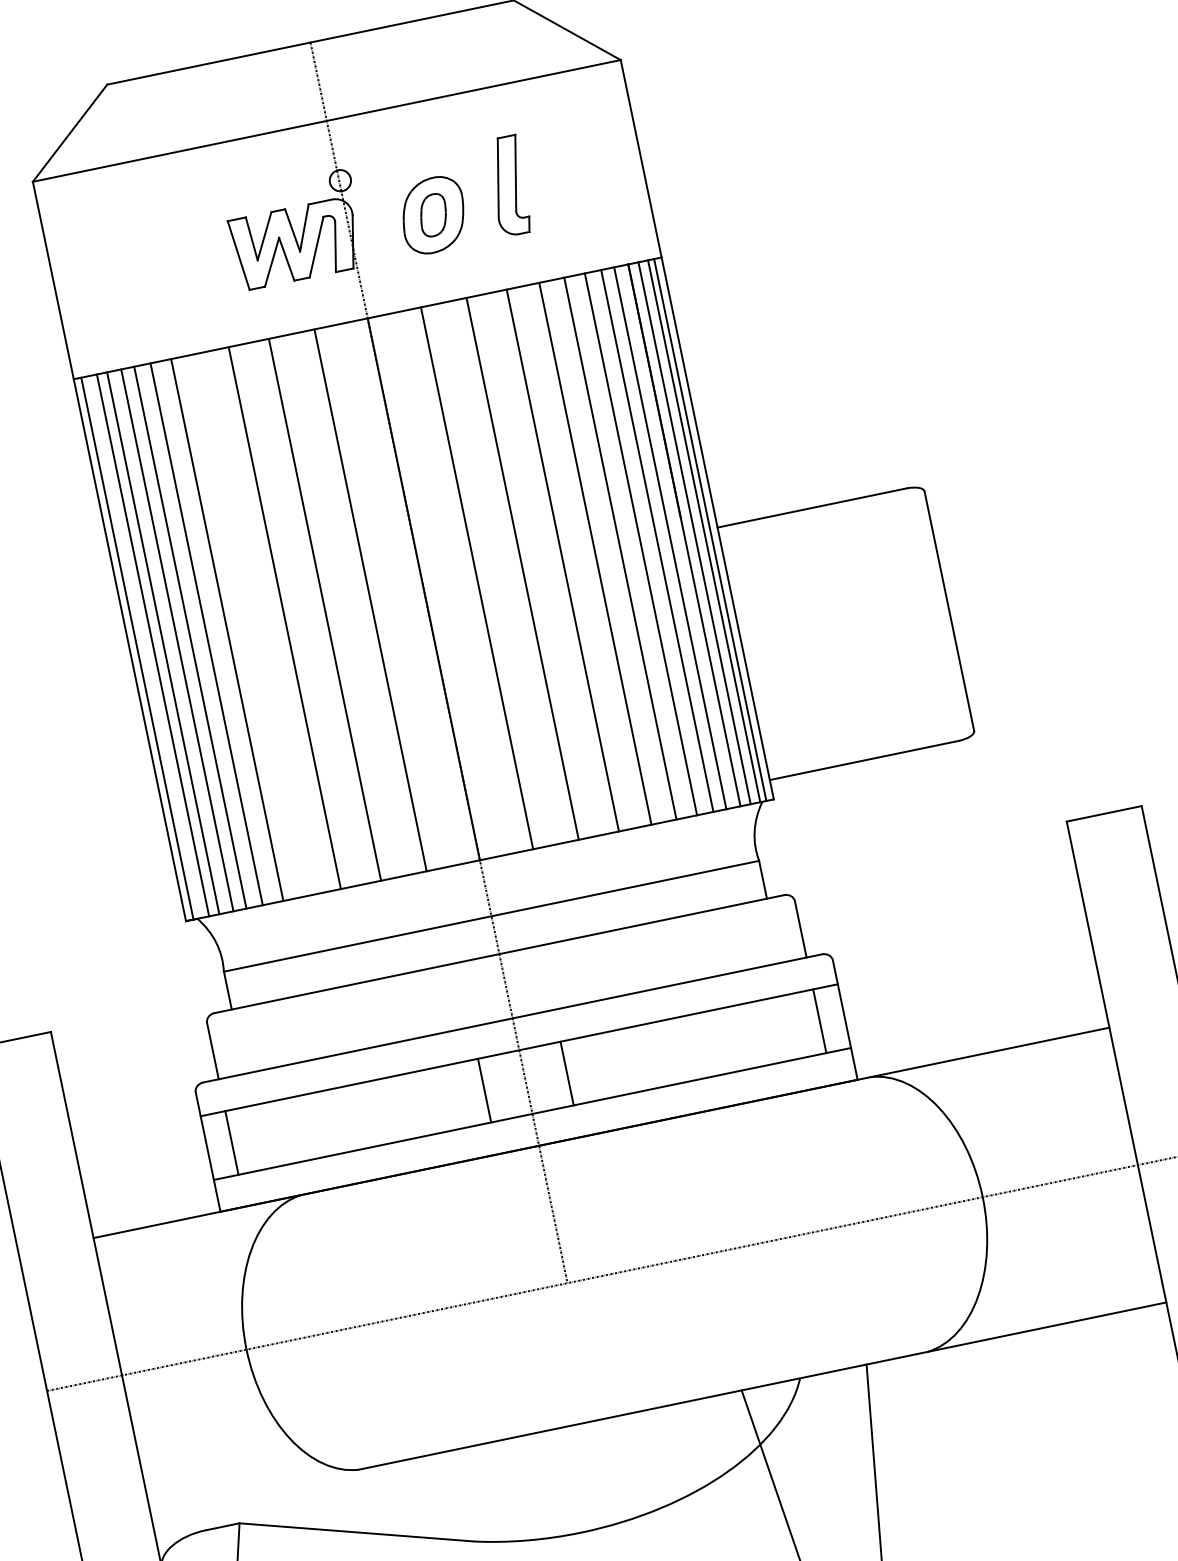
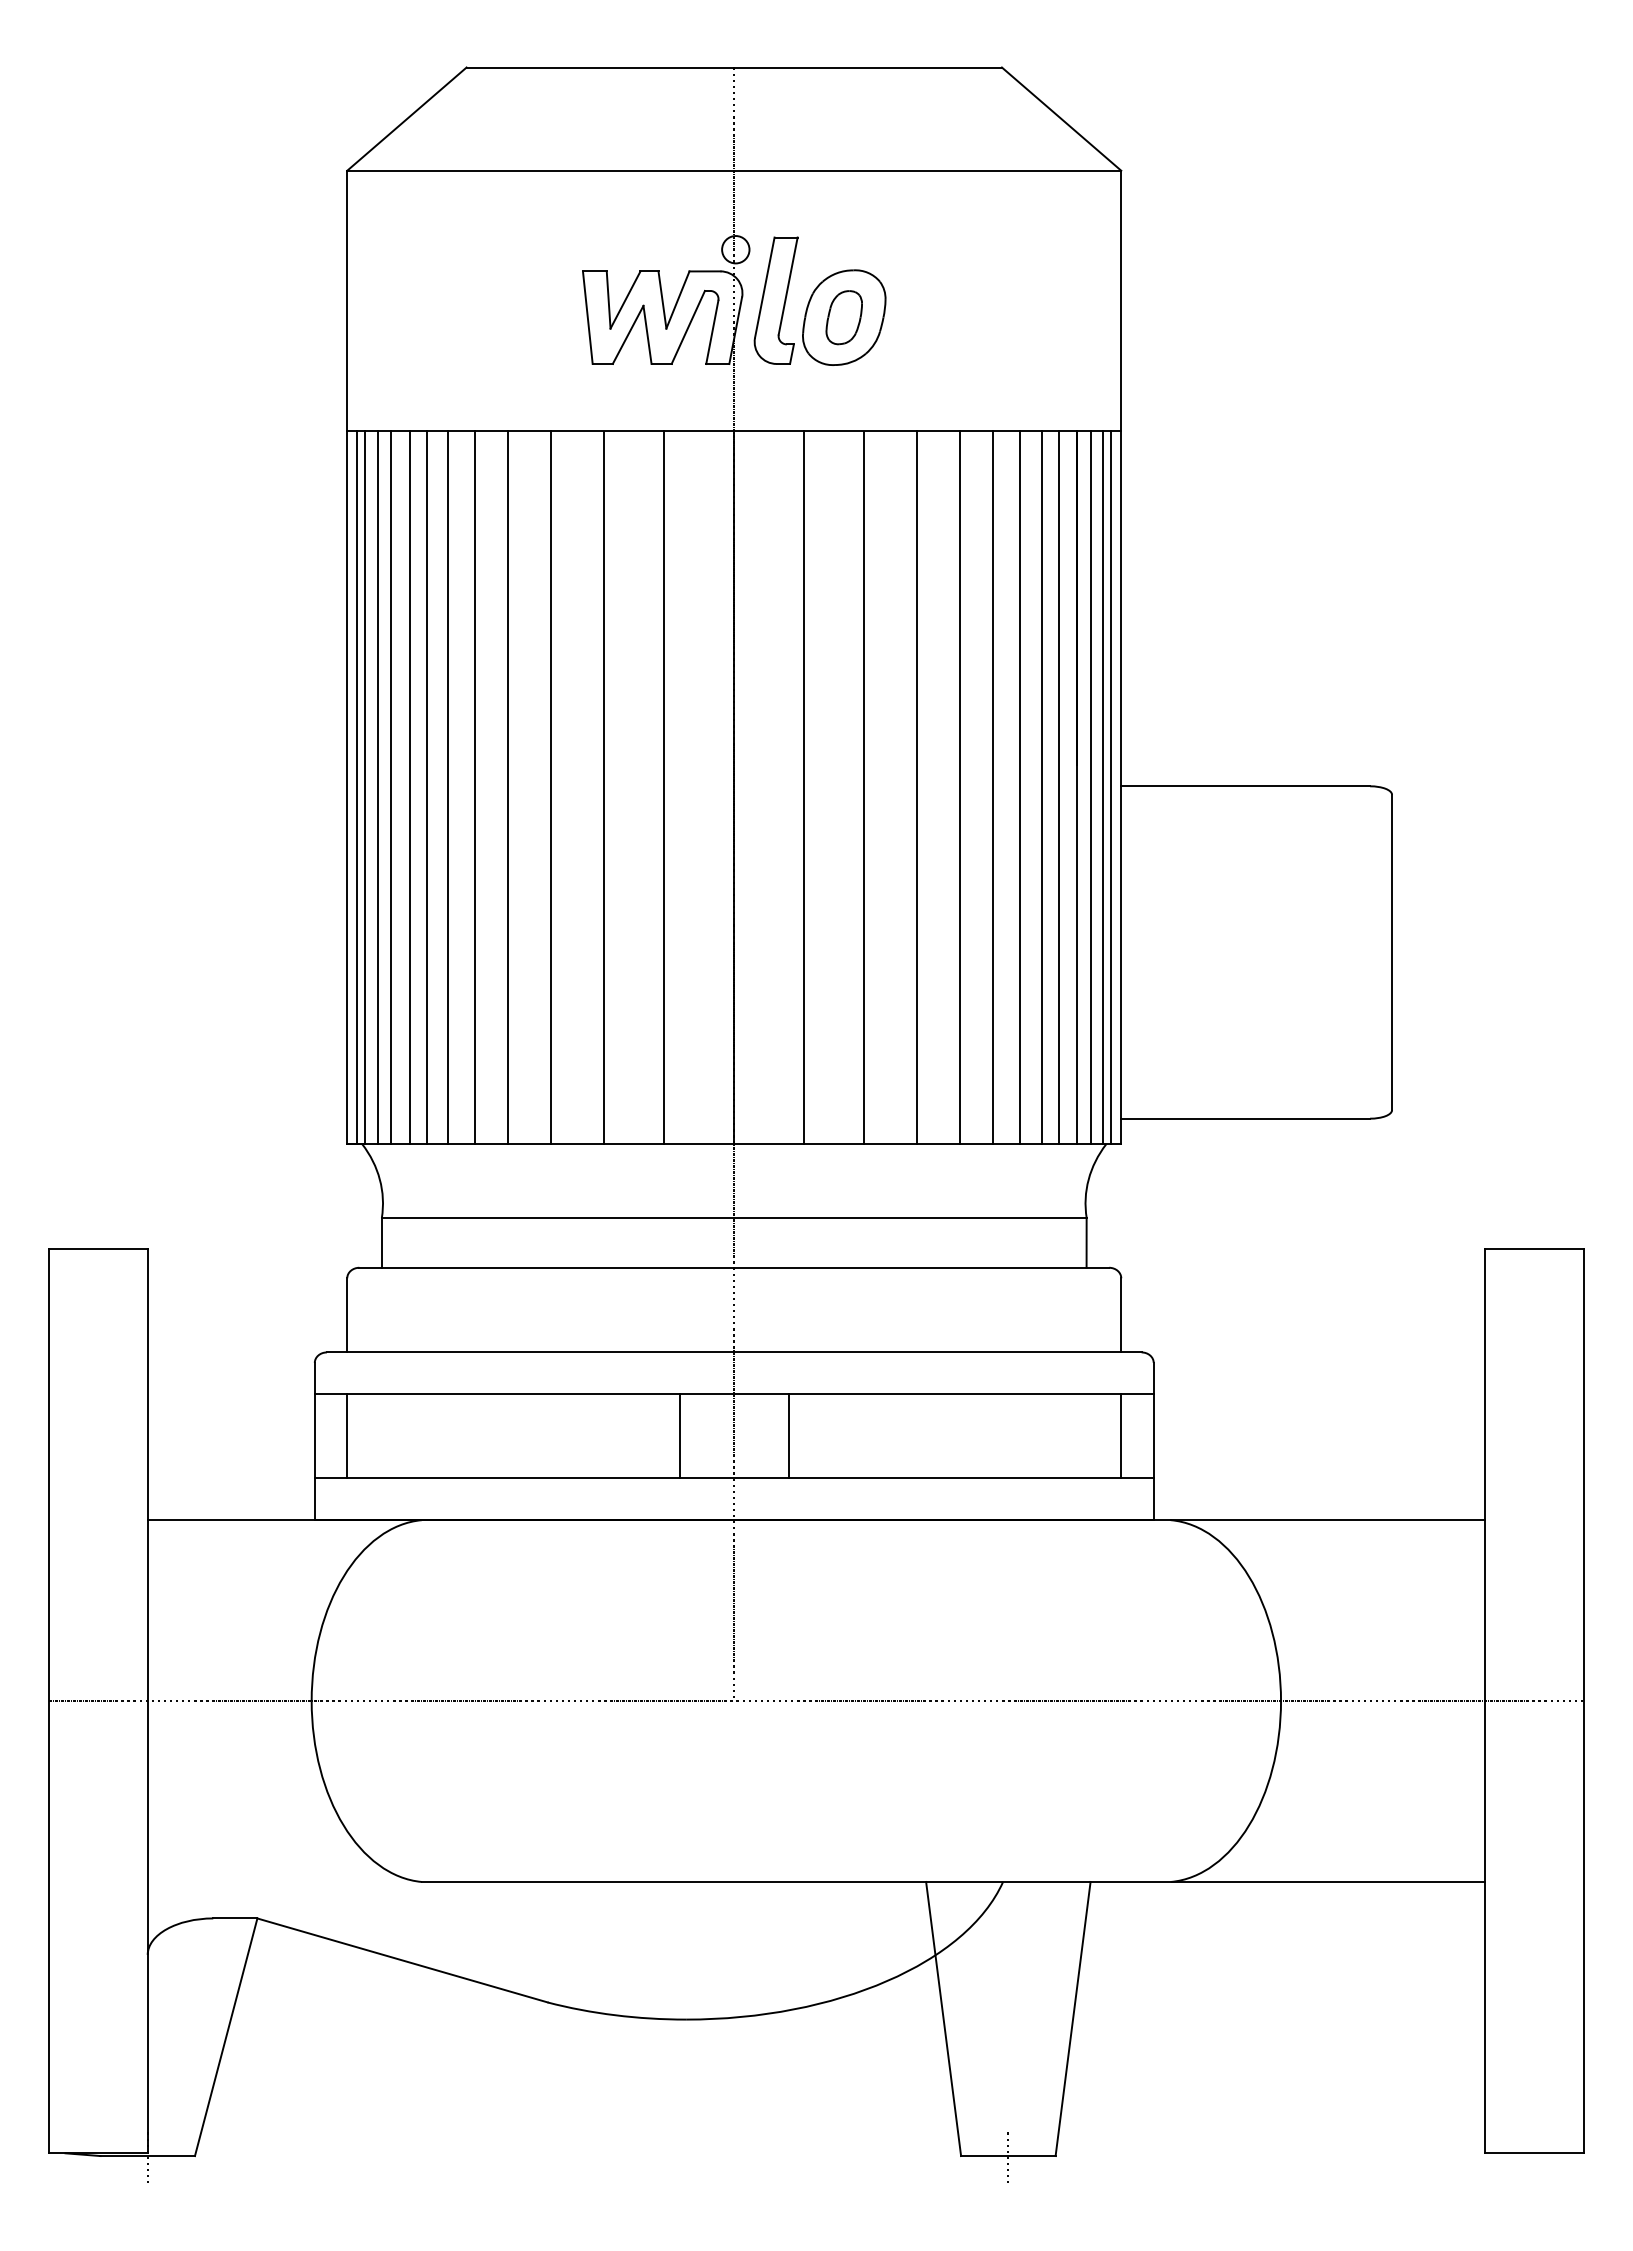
part: (508, 186) -> (775, 300), moved
line: (252, 624) -> (508, 787), added
line: (143, 647) -> (365, 787), added

